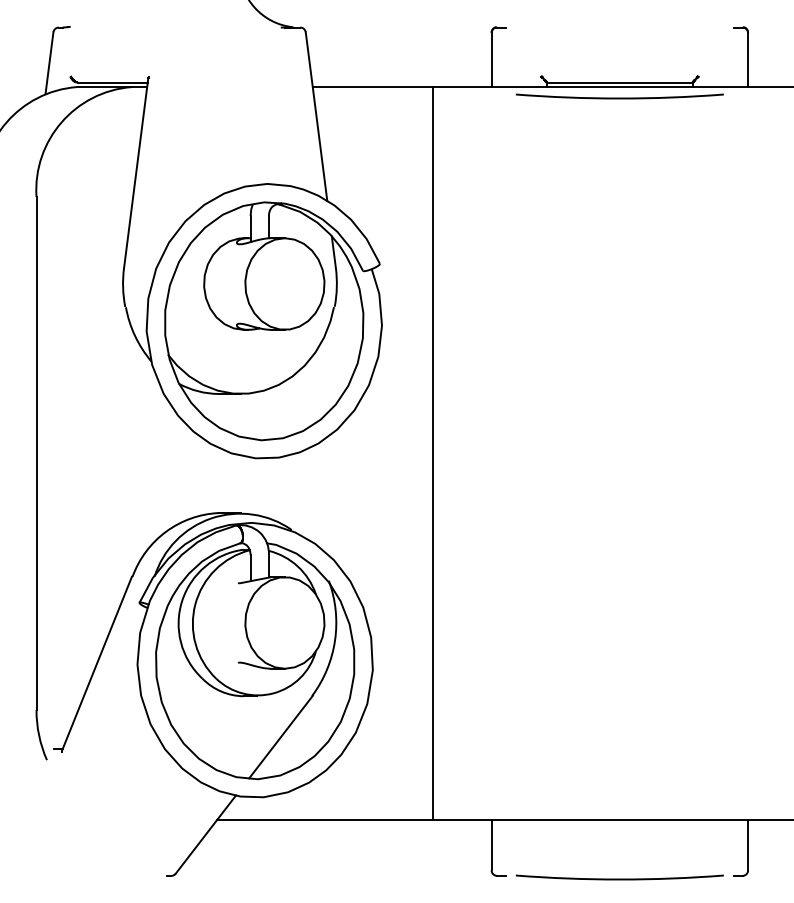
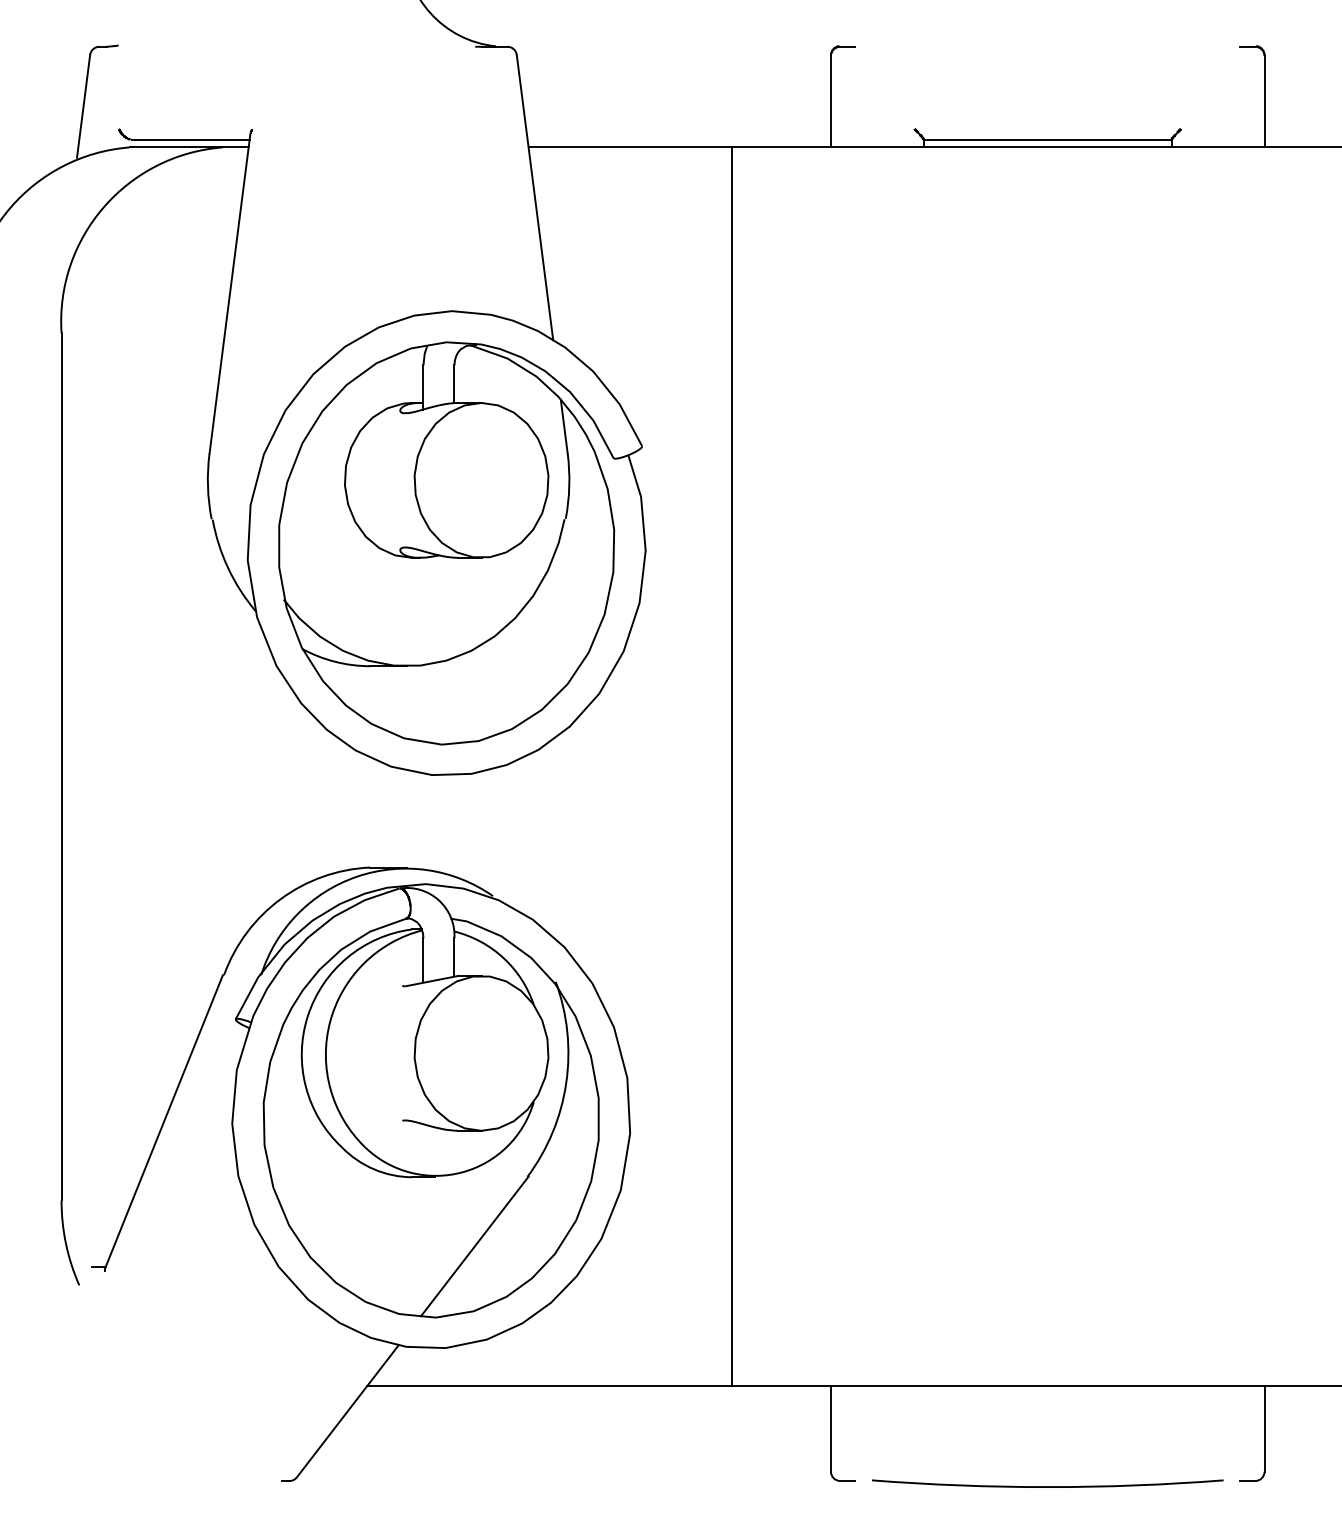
arc: (619, 97) -> (1047, 165), removed

